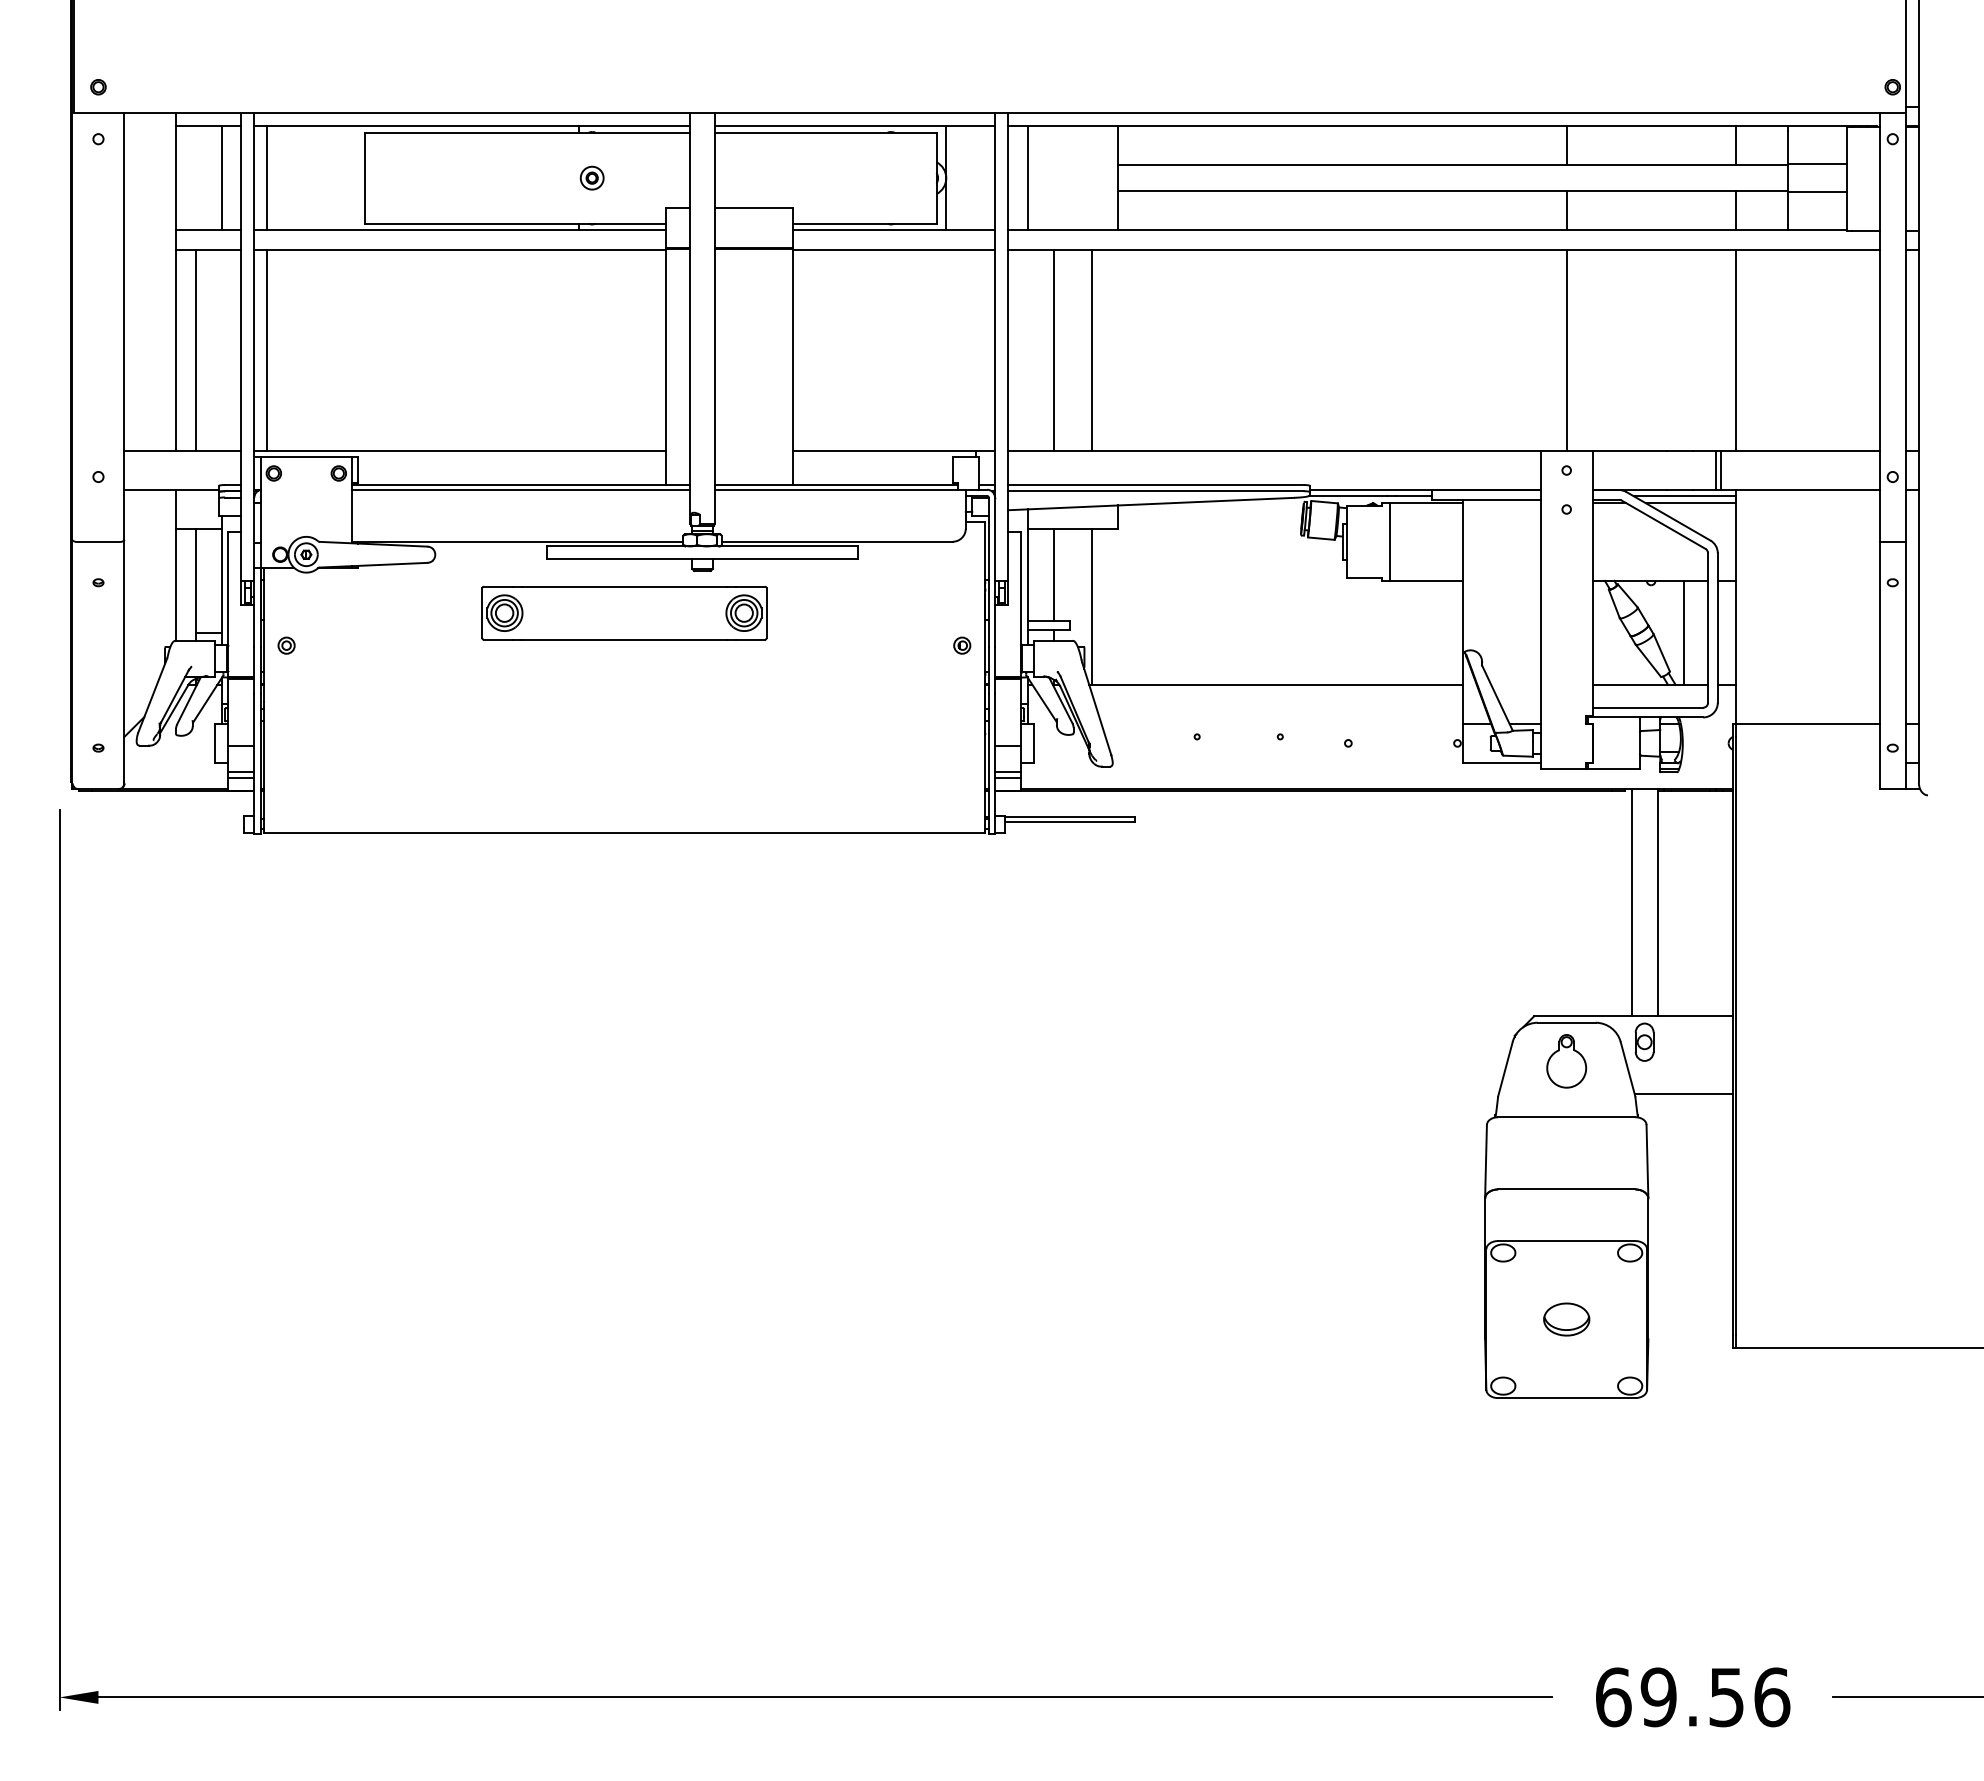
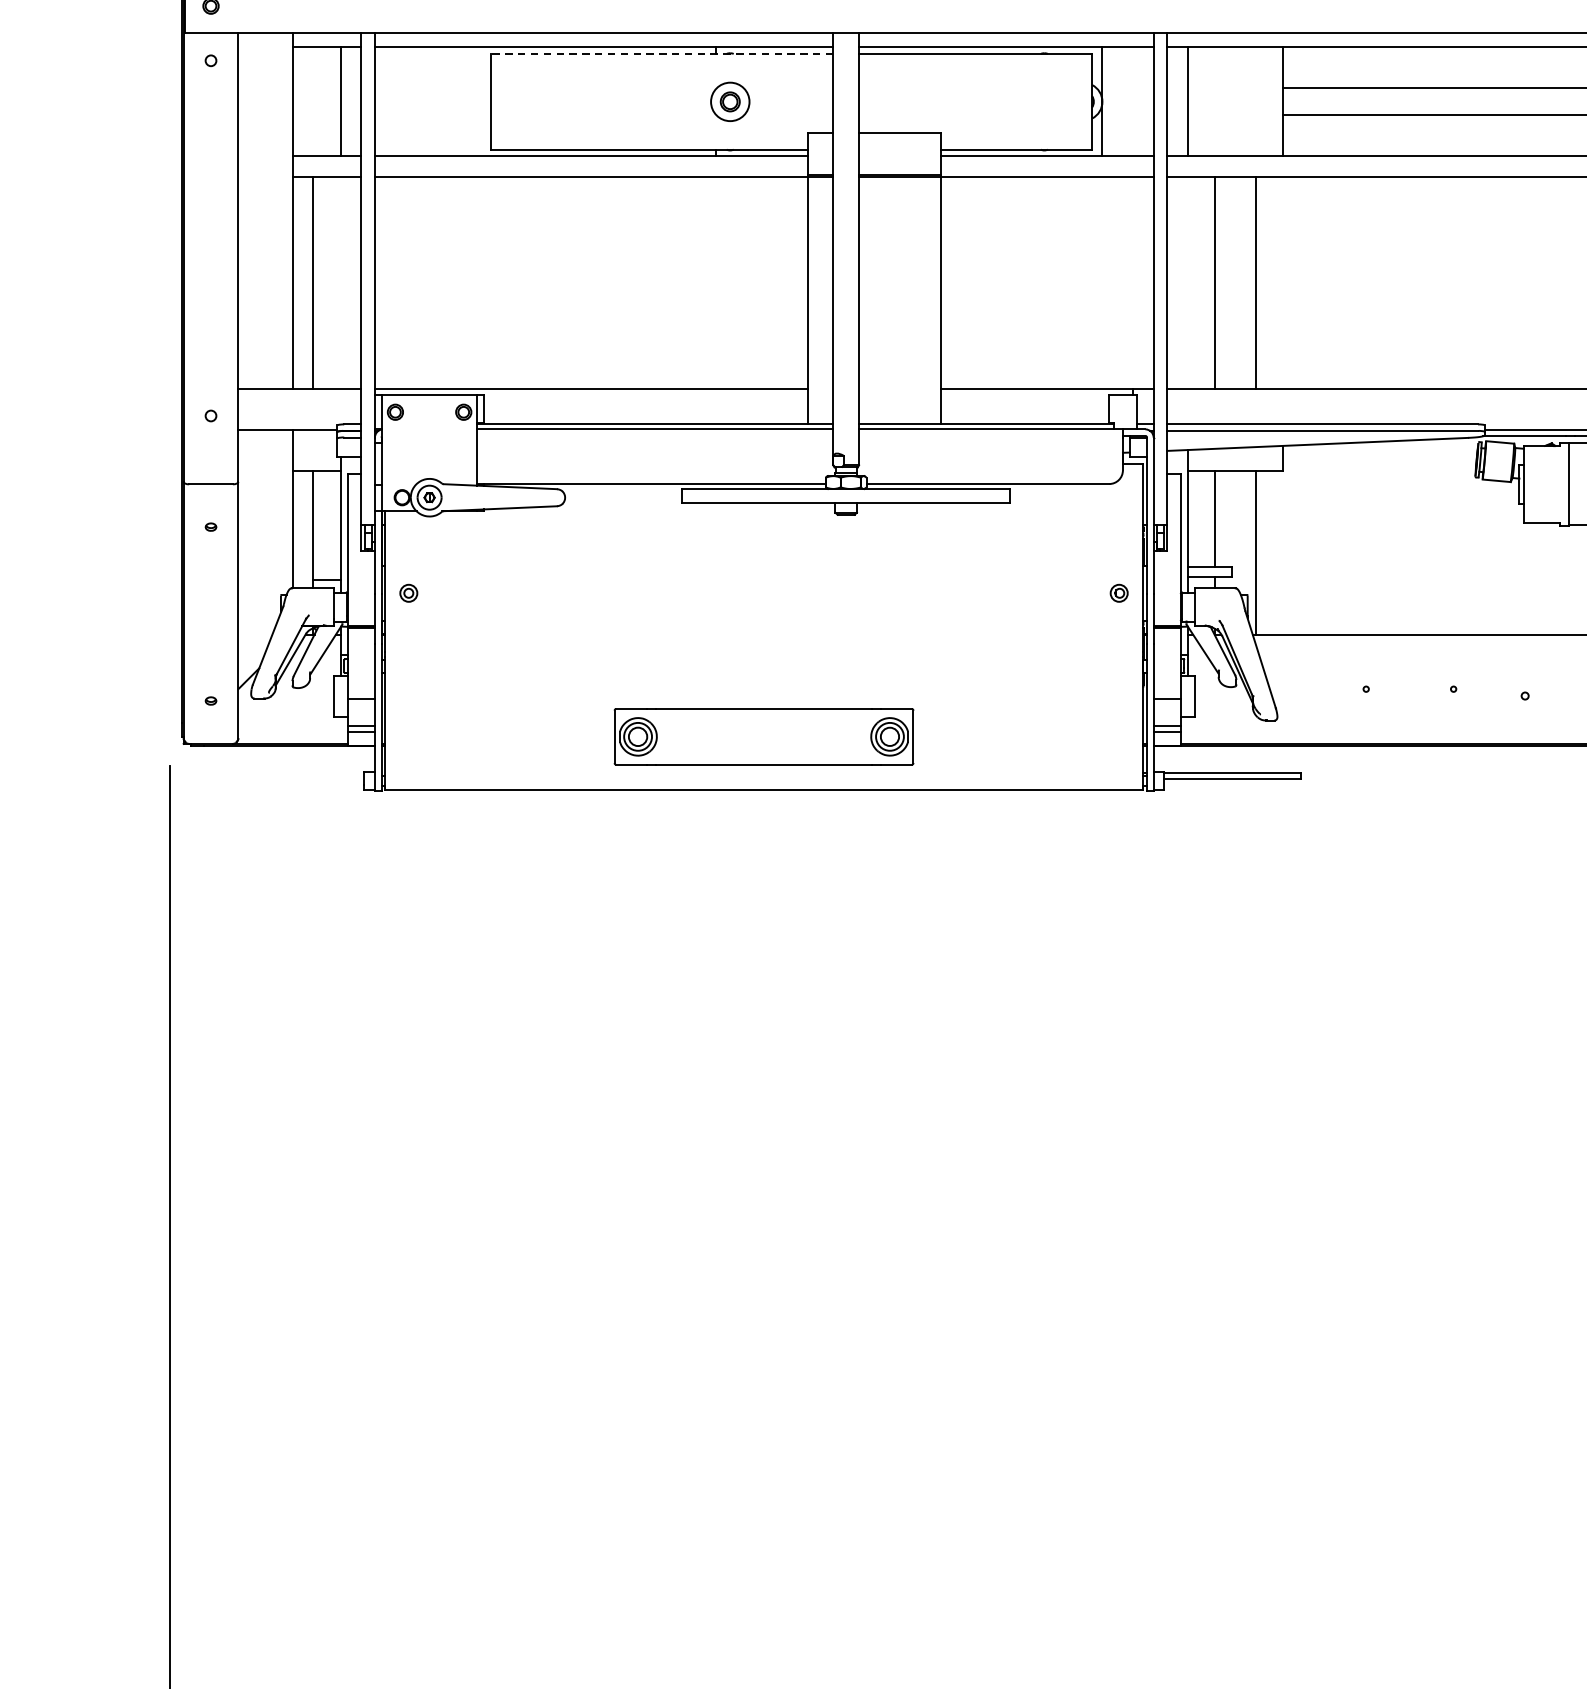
line: (527, 132) -> (662, 53), solid -> dashed
part: (591, 177) -> (729, 101), size x1.6
line: (267, 178) -> (388, 102), removed
line: (267, 350) -> (388, 282), removed
part: (624, 612) -> (764, 736), moved

